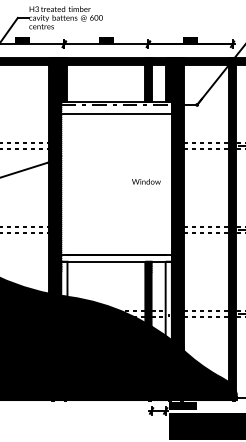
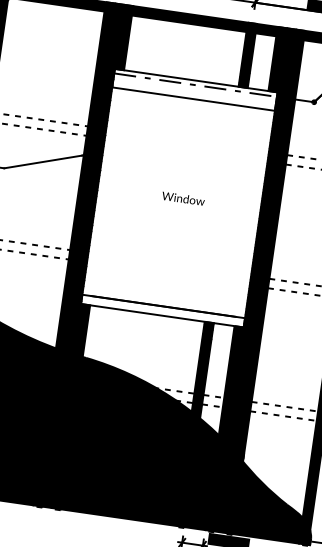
text: (146, 181) -> (183, 198), moved
fill: (64, 278) -> (82, 329), added
fill: (168, 300) -> (230, 383), added

